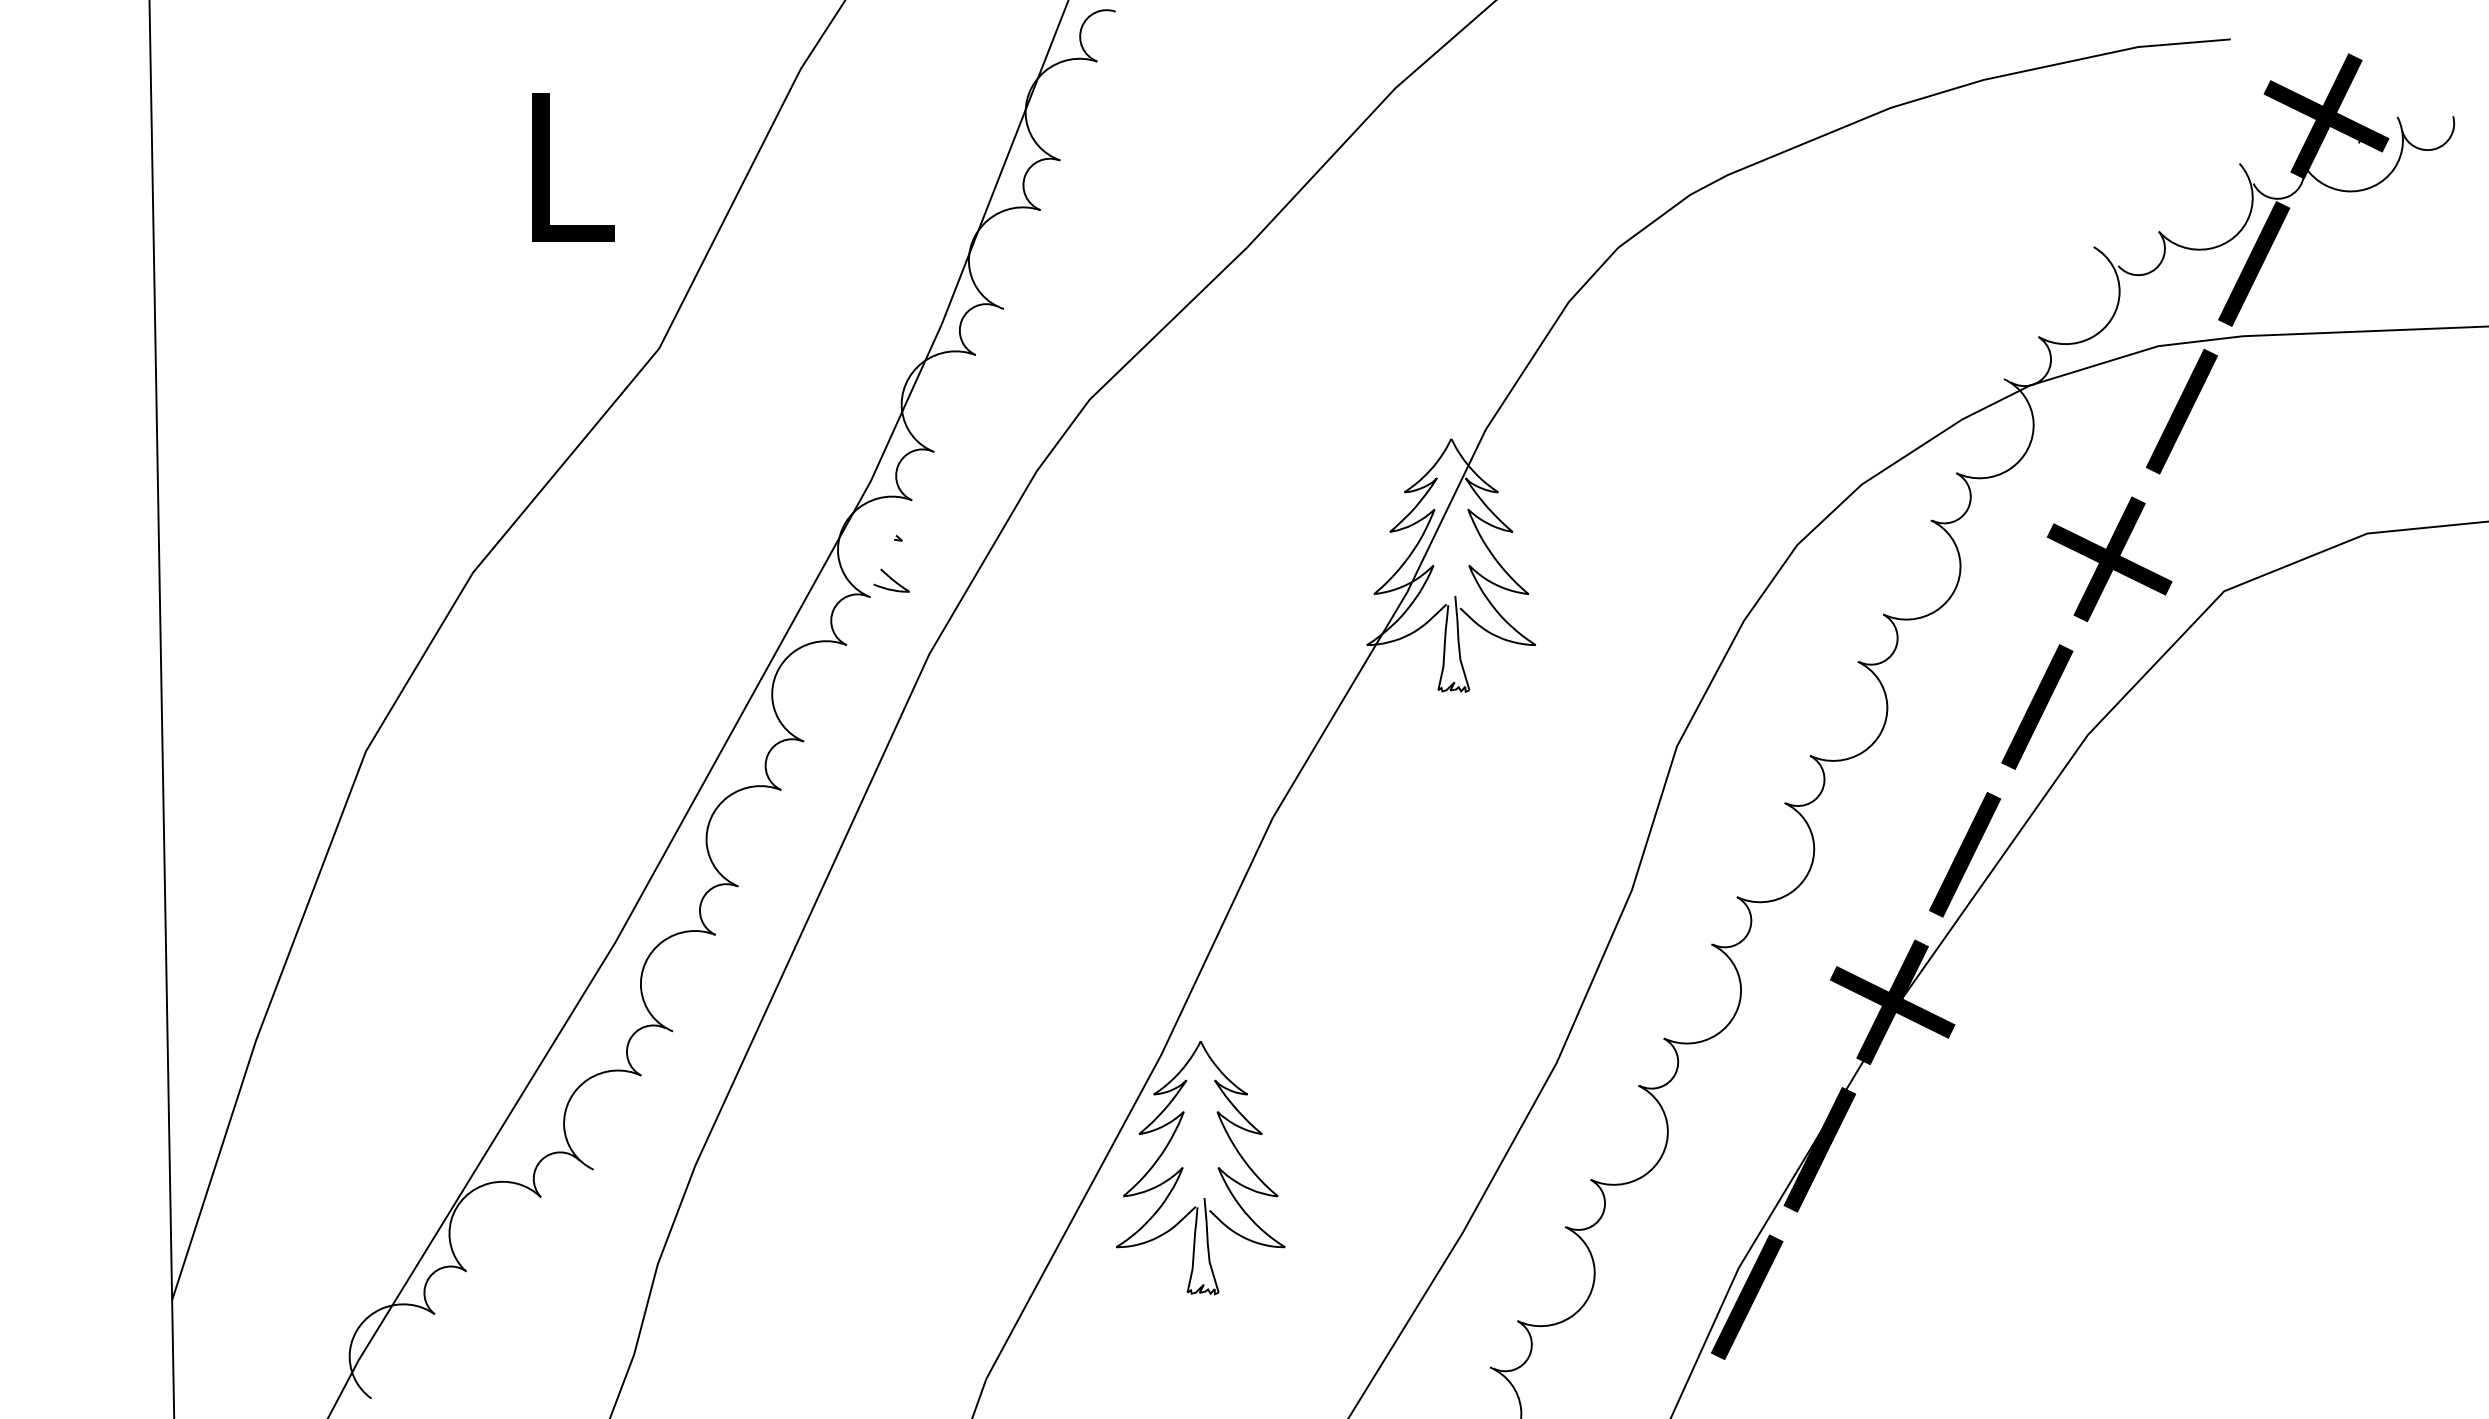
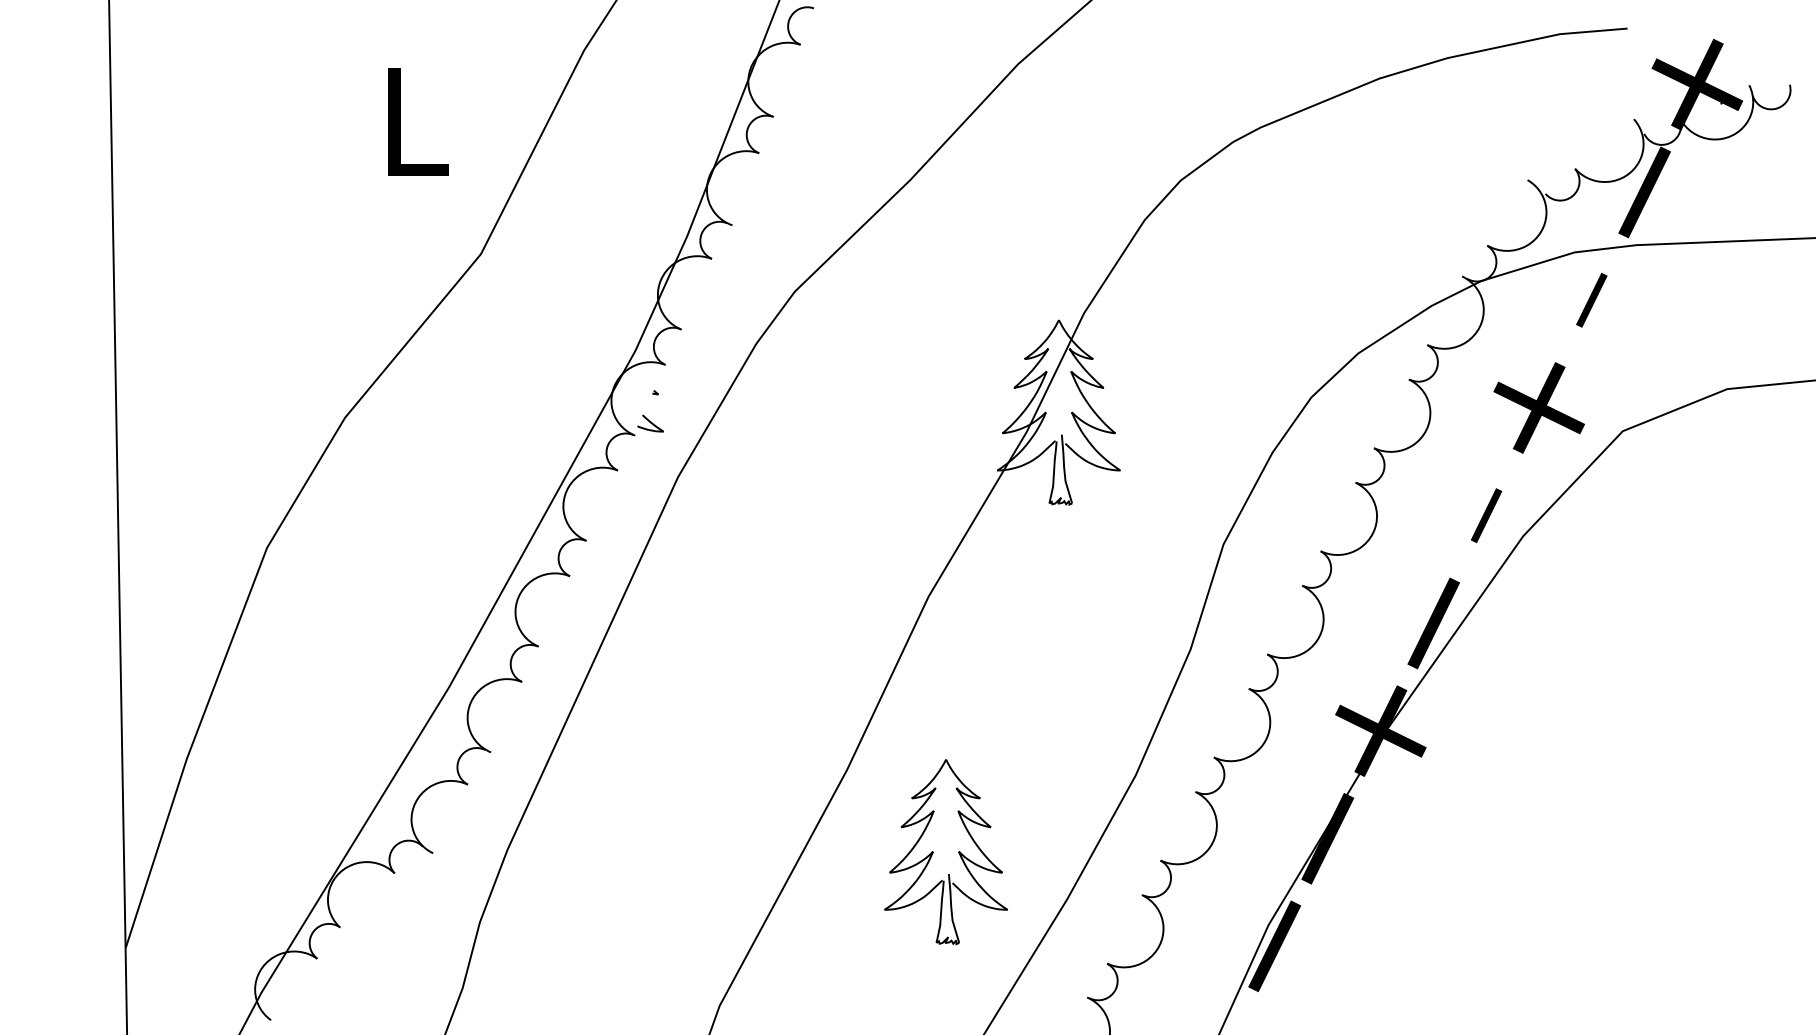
part: (2181, 411) -> (1591, 300), size x0.6
part: (2037, 706) -> (1486, 515), size x0.6
part: (1183, 1168) -> (933, 852), moved

